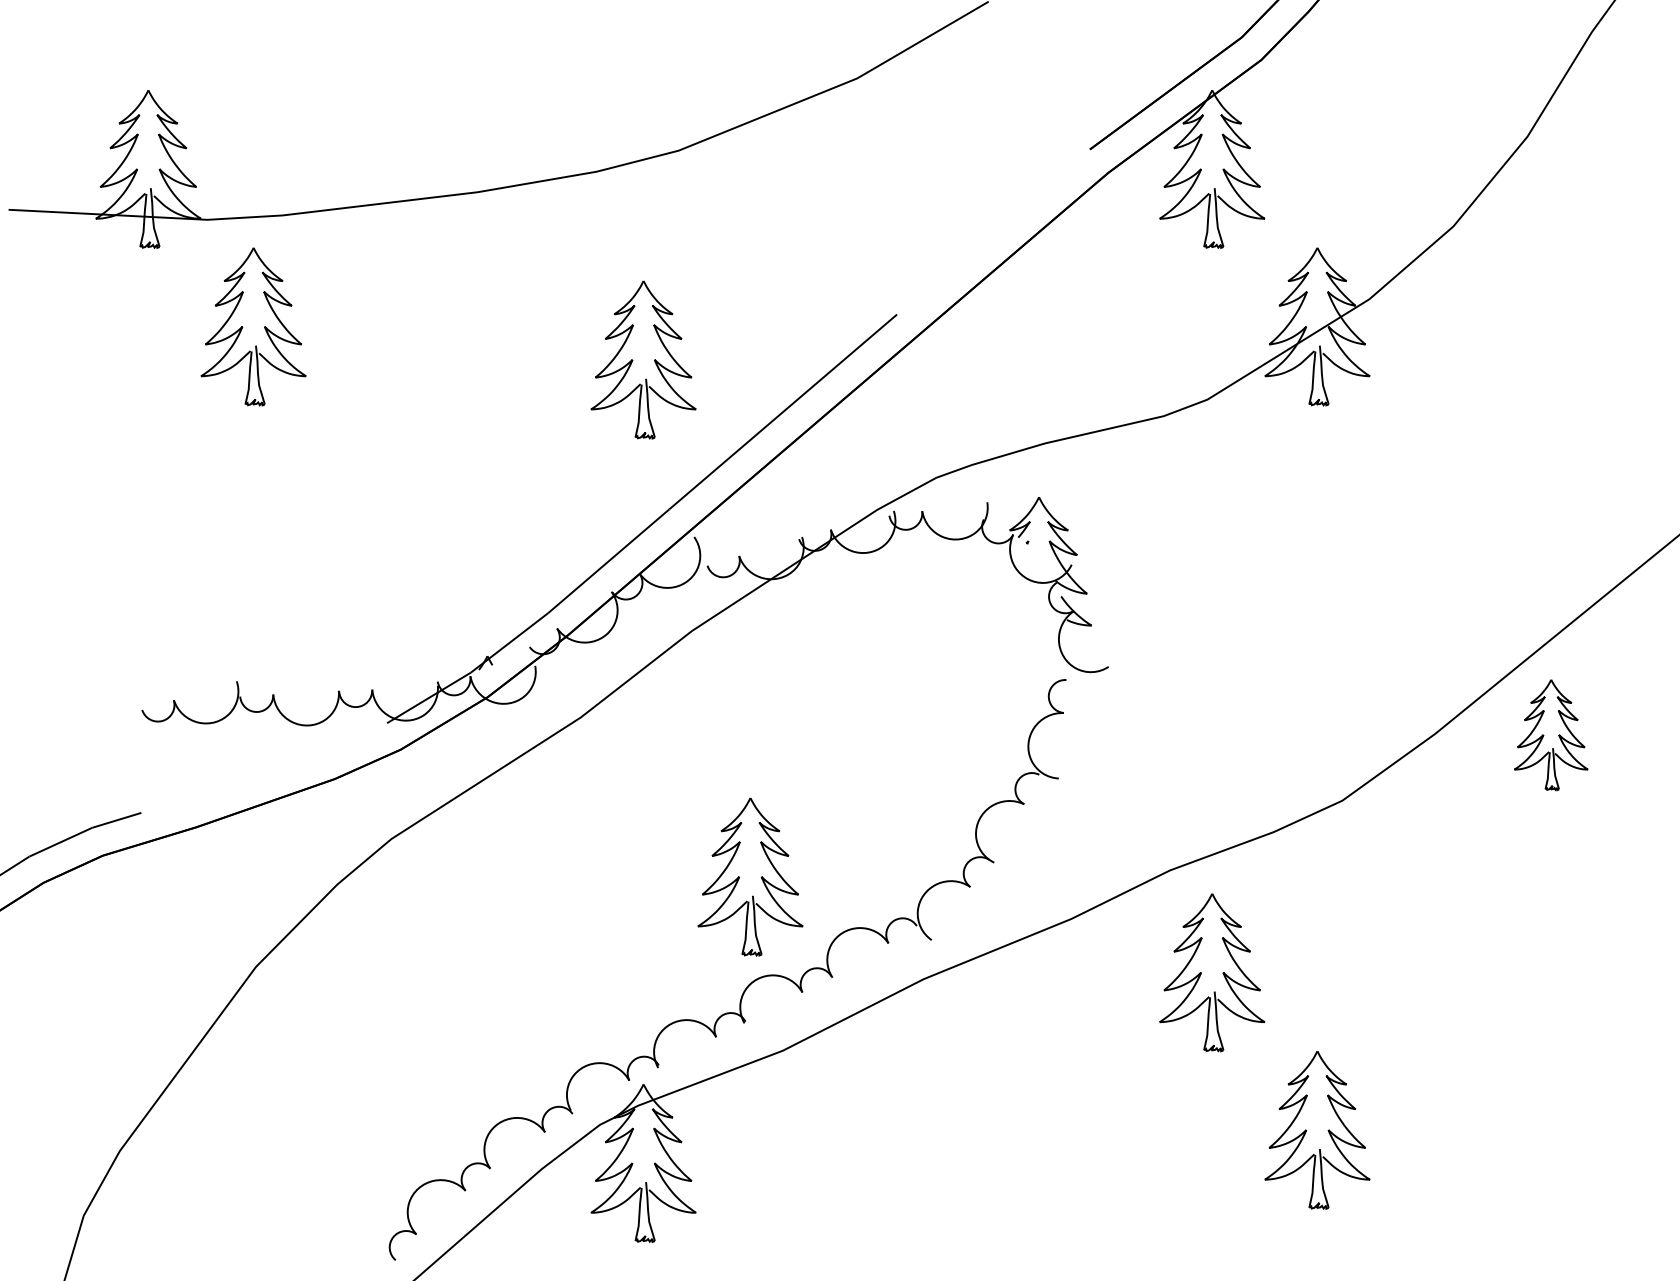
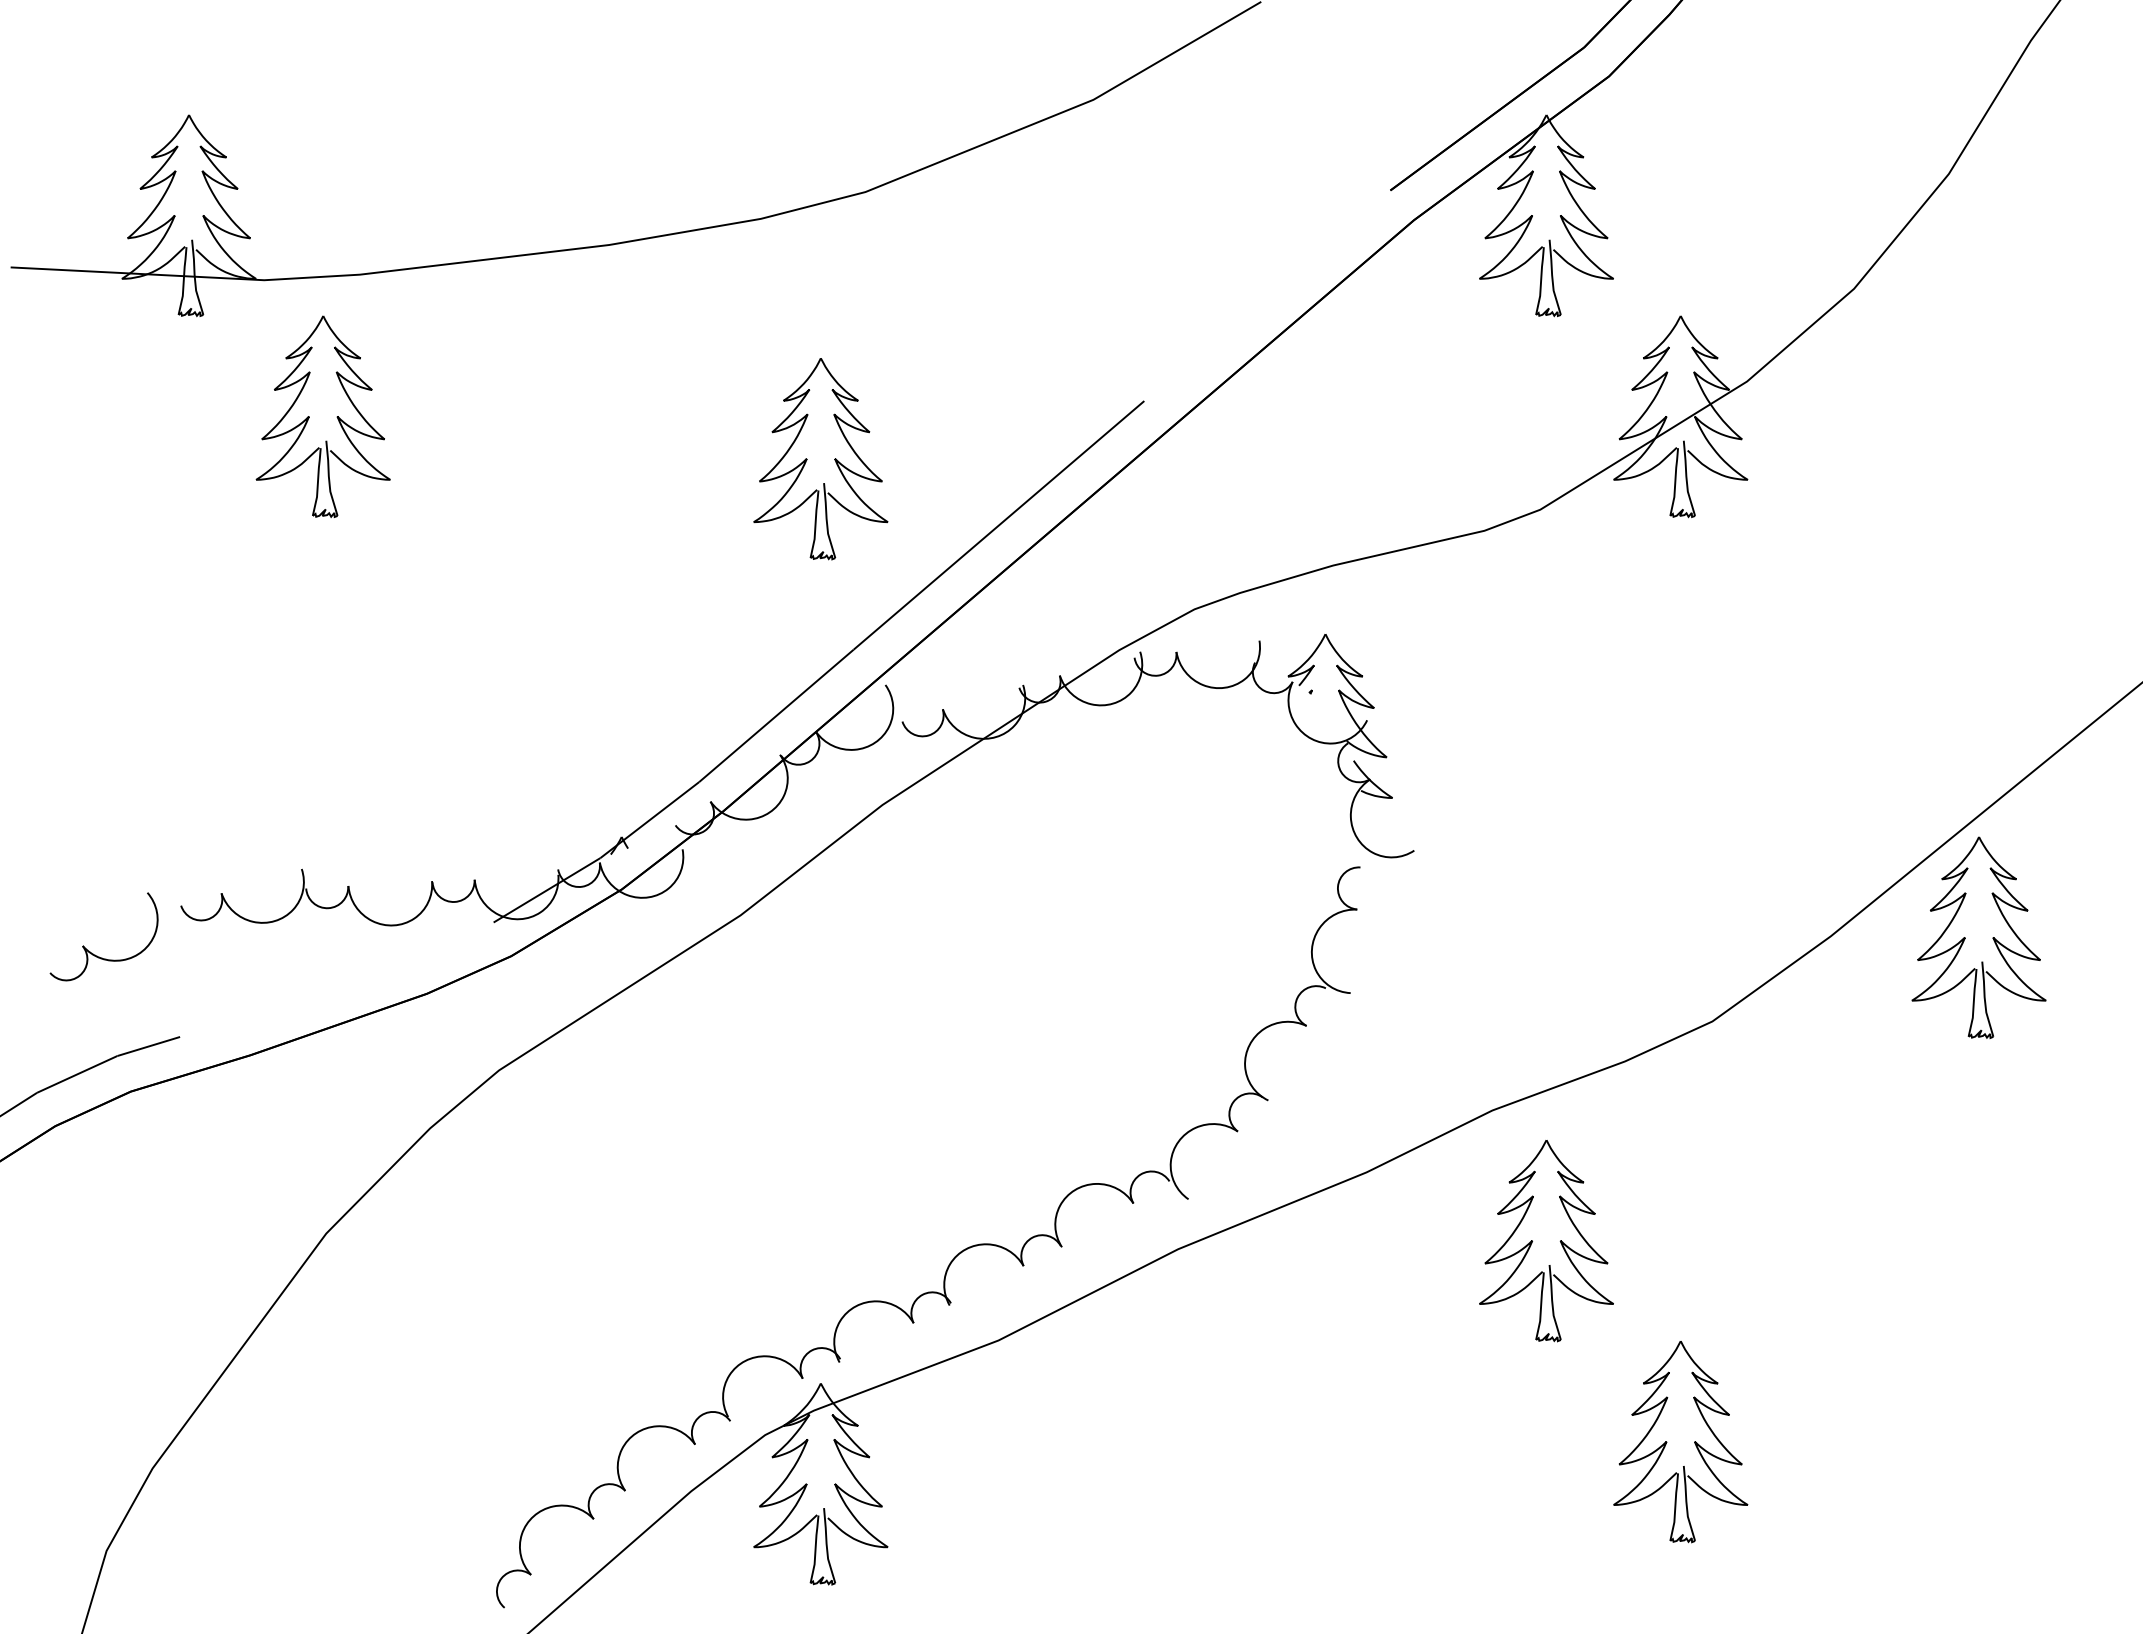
part: (1550, 734) -> (1978, 937), size x1.43
part: (75, 748) -> (95, 954), added
part: (739, 876) -> (943, 1118), removed

